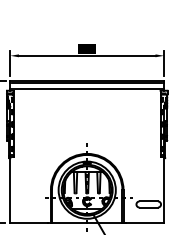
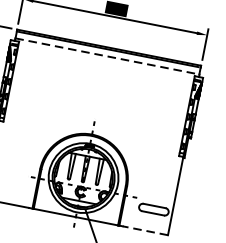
line: (87, 88) -> (107, 56), solid -> dashed
line: (145, 222) -> (145, 230), solid -> dashed

